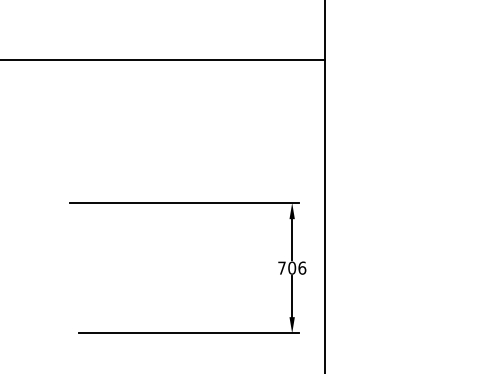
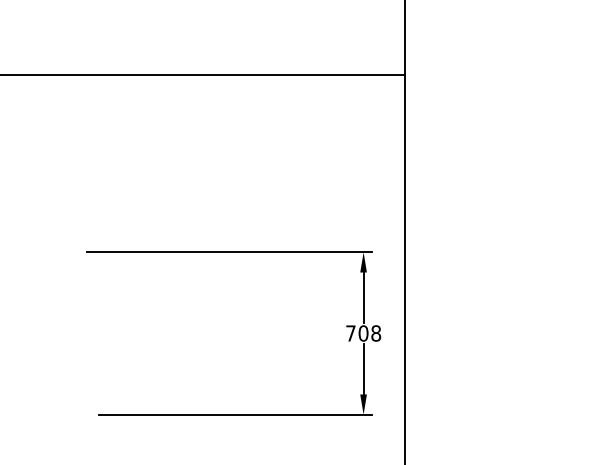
text: (302, 267) -> (376, 332), 706 -> 708

